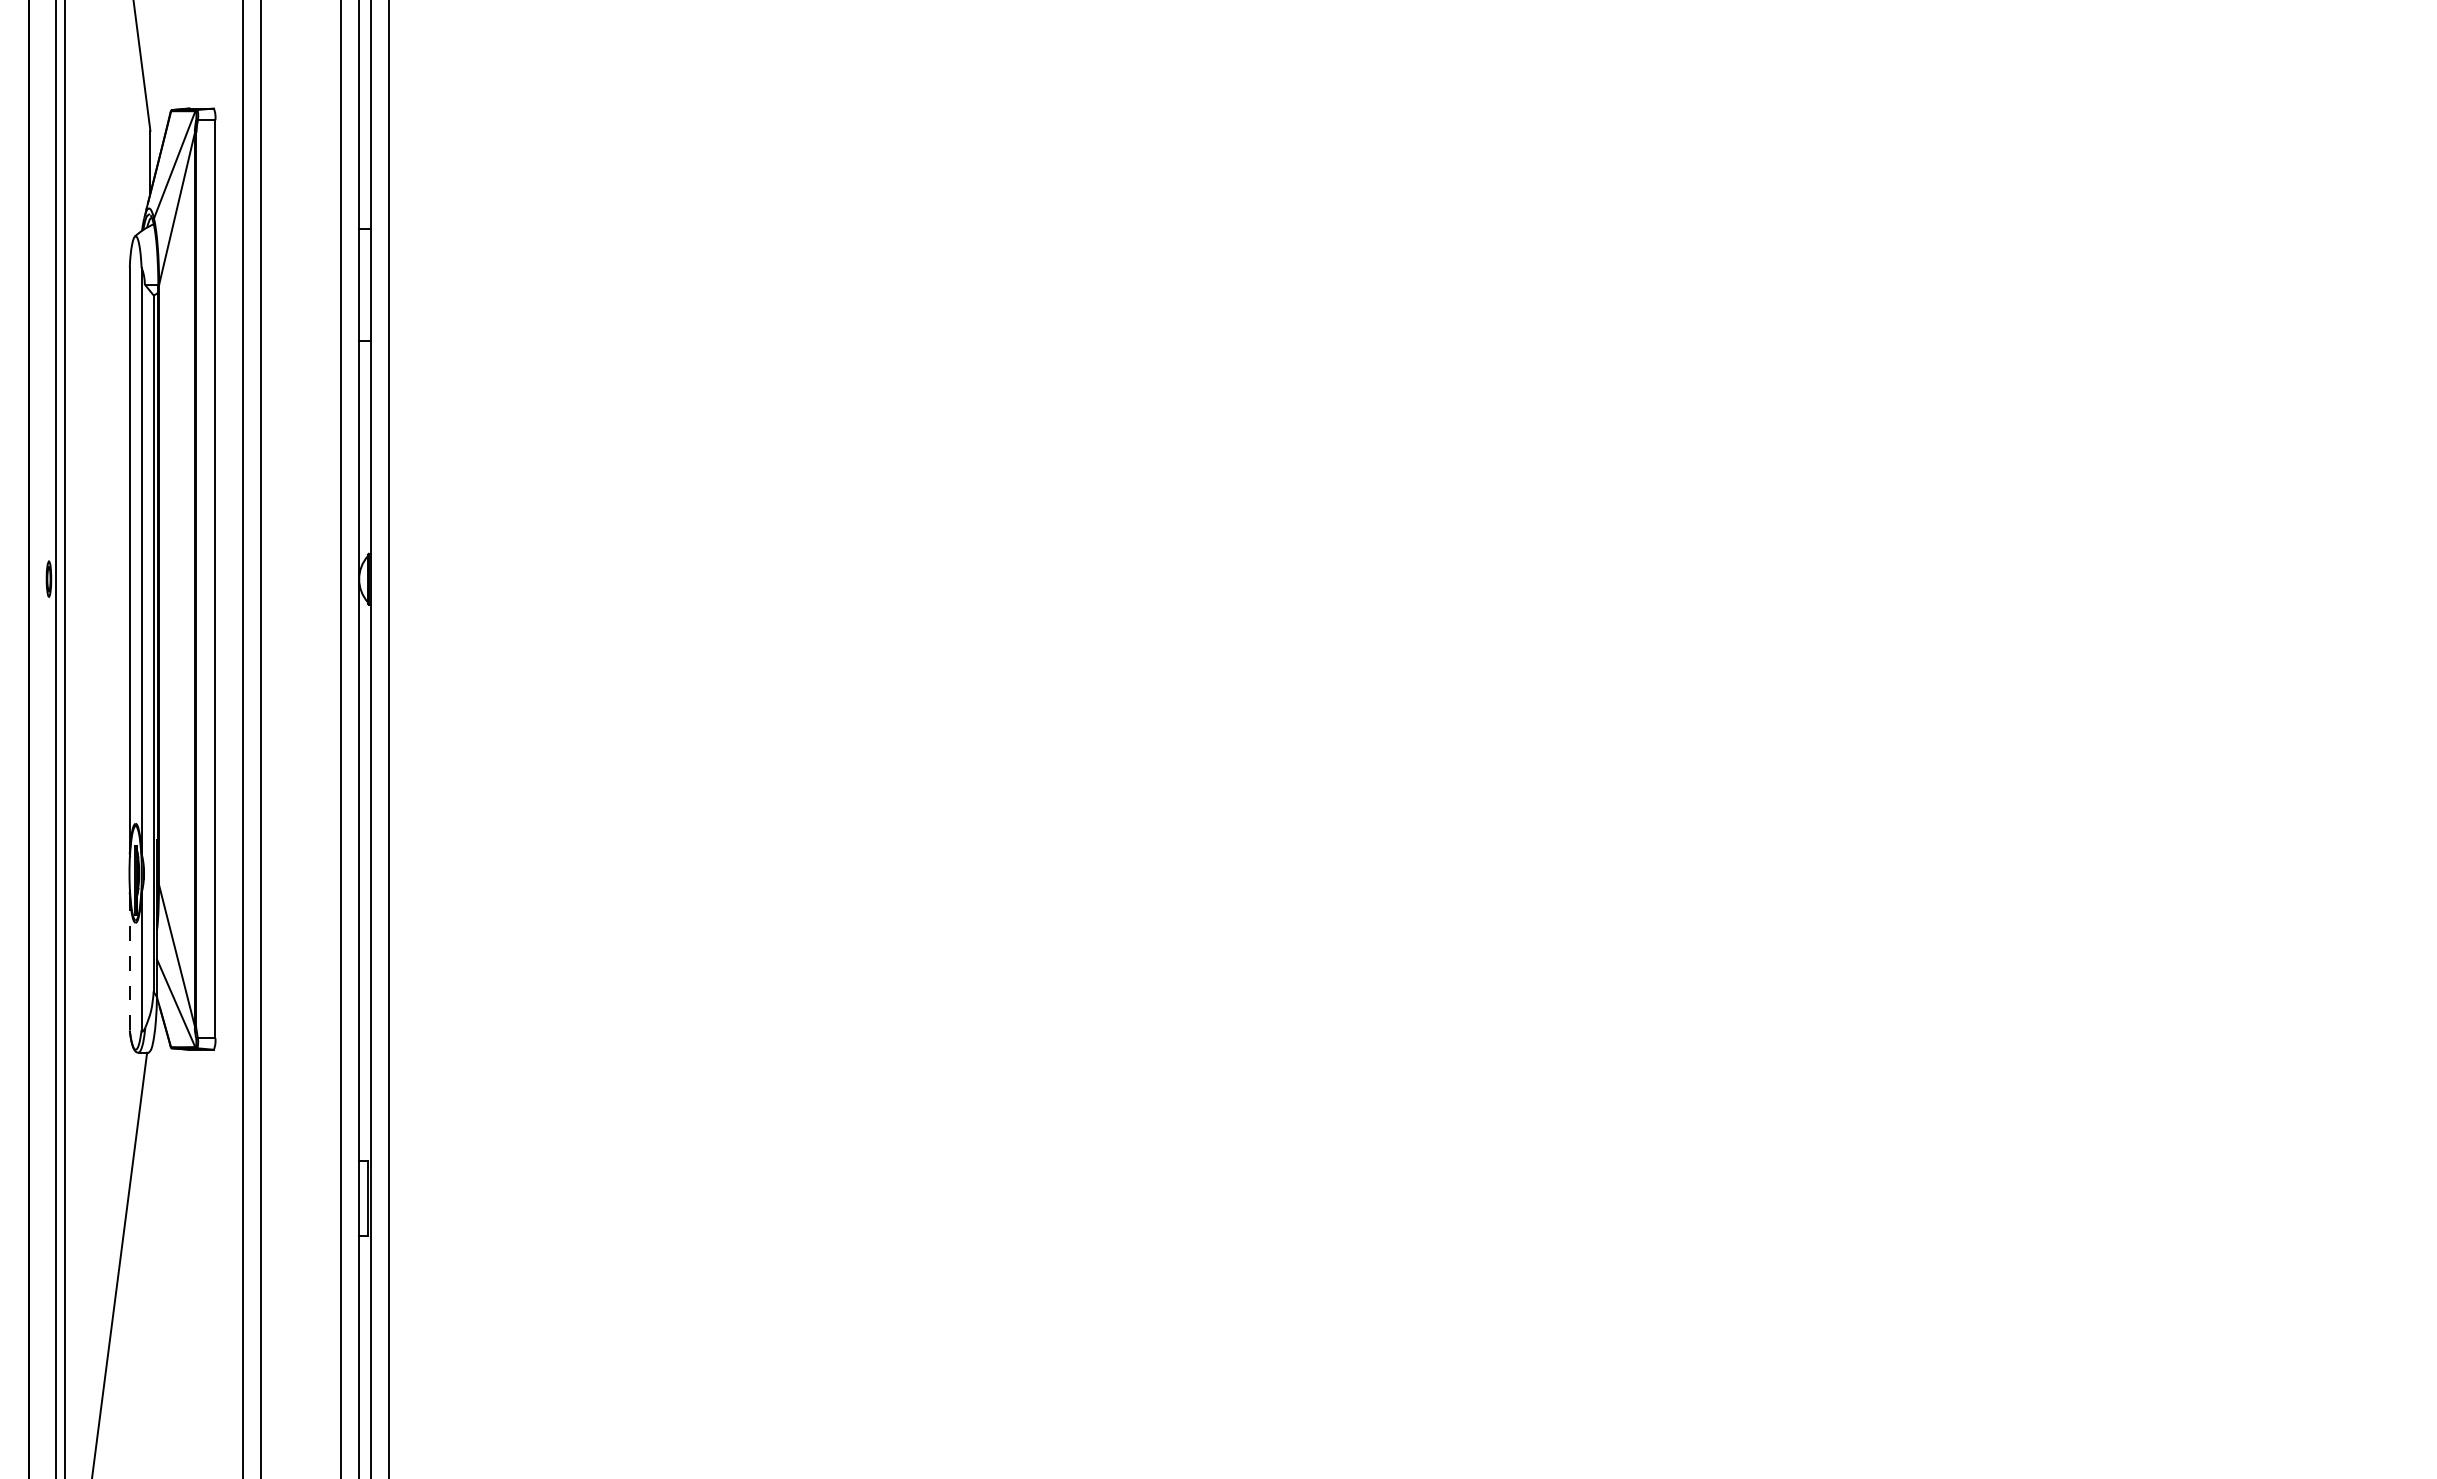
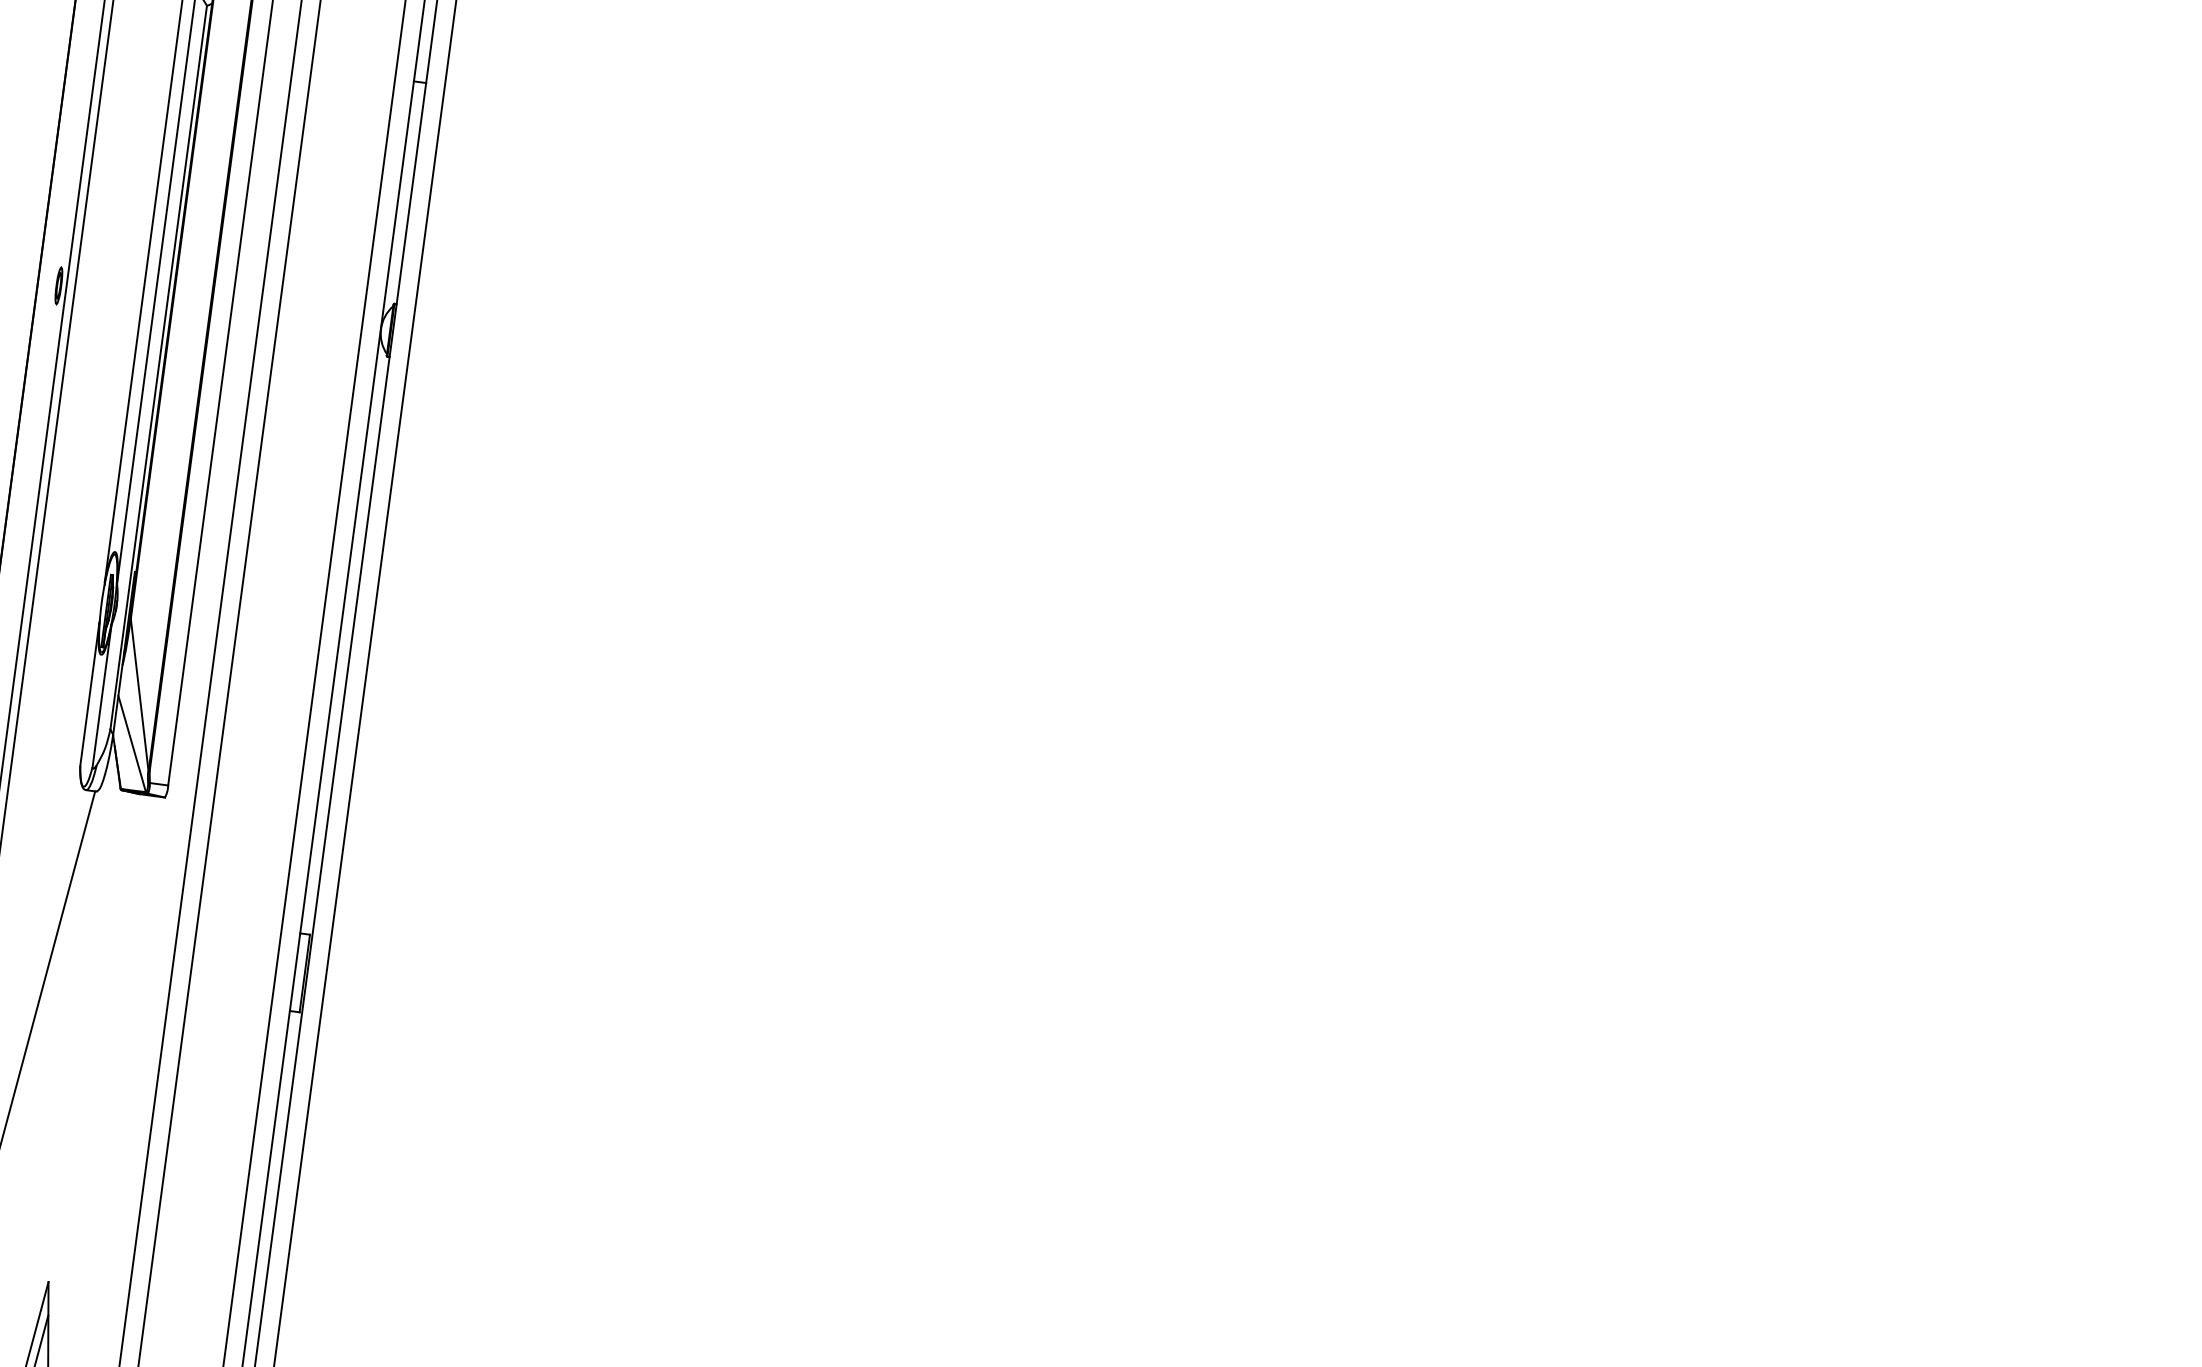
line: (129, 961) -> (89, 694), dashed -> solid

